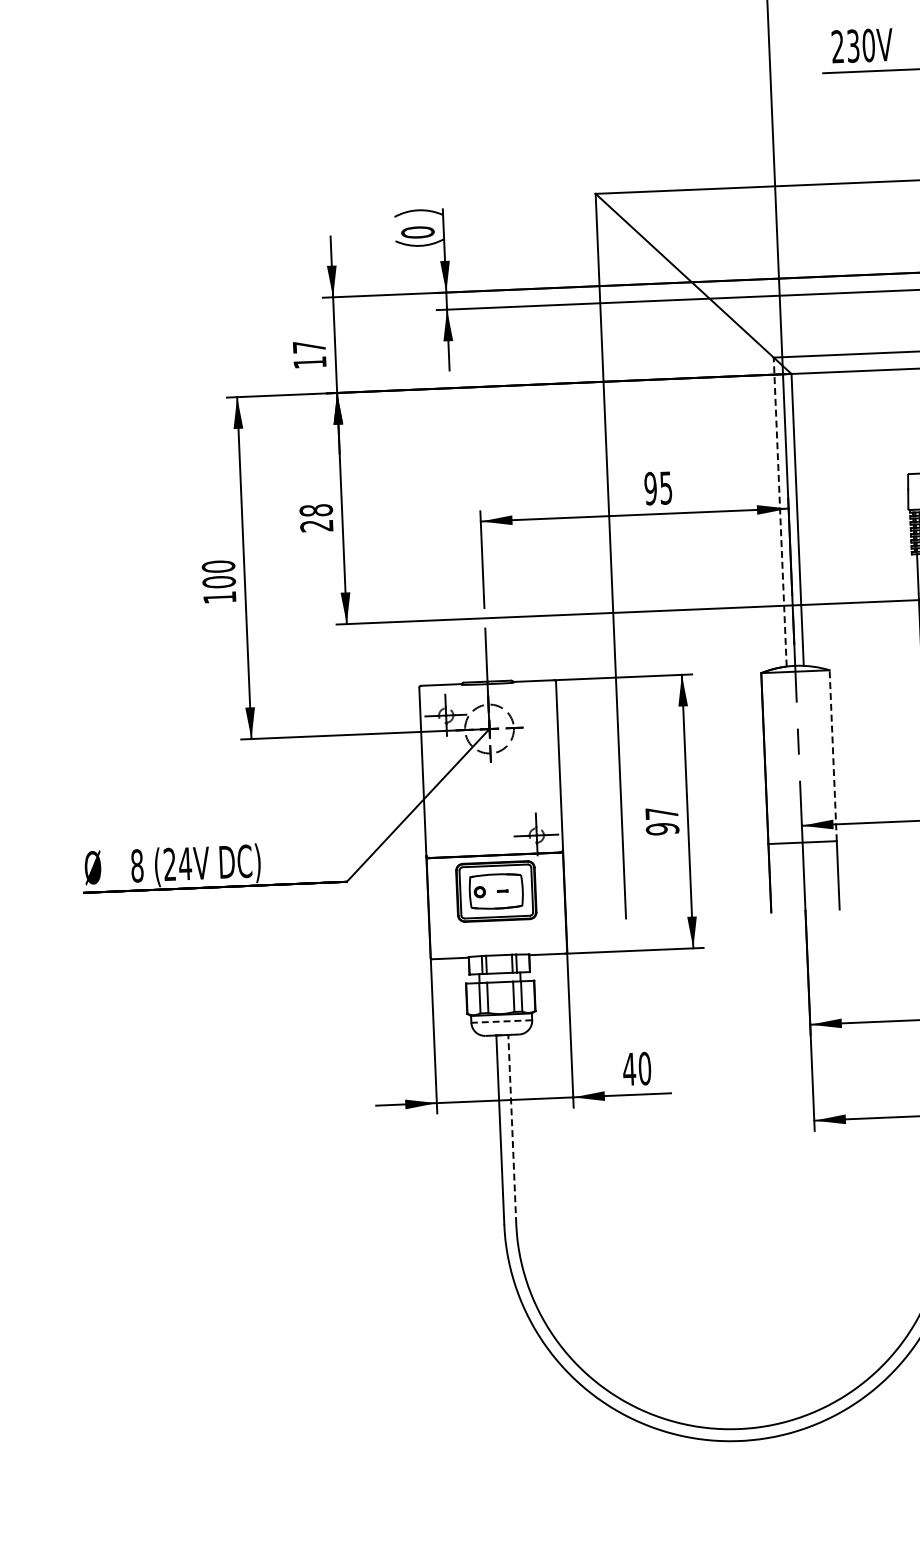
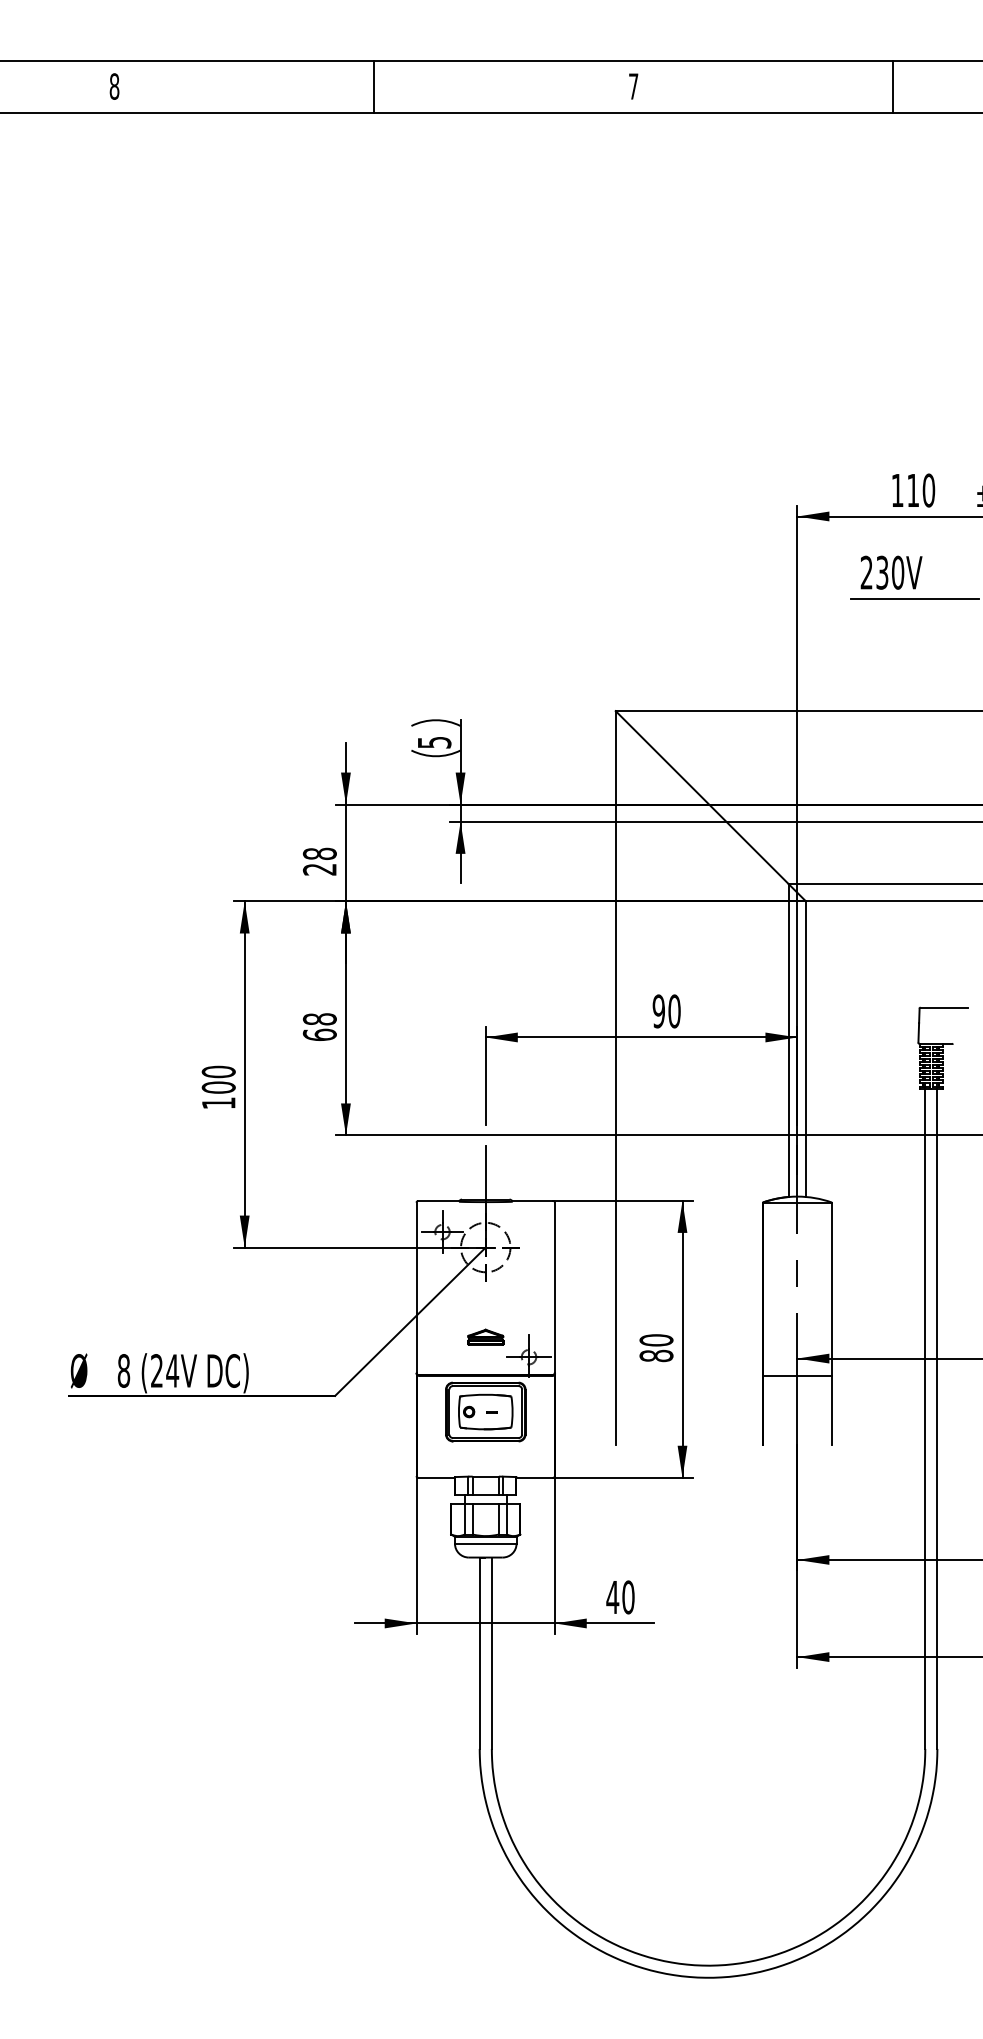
text: (417, 232) -> (434, 742), 0 -> 5
text: (309, 354) -> (319, 861), 17 -> 28
text: (666, 488) -> (674, 1011), 95 -> 90
line: (779, 512) -> (788, 1040), dashed -> solid
text: (316, 525) -> (319, 1034), 28 -> 68
line: (833, 756) -> (832, 1289), dashed -> solid
part: (492, 816) -> (485, 1336), added
text: (662, 821) -> (656, 1348), 97 -> 80
line: (501, 1021) -> (485, 1543), dashed -> solid
line: (511, 1129) -> (491, 1653), dashed -> solid

